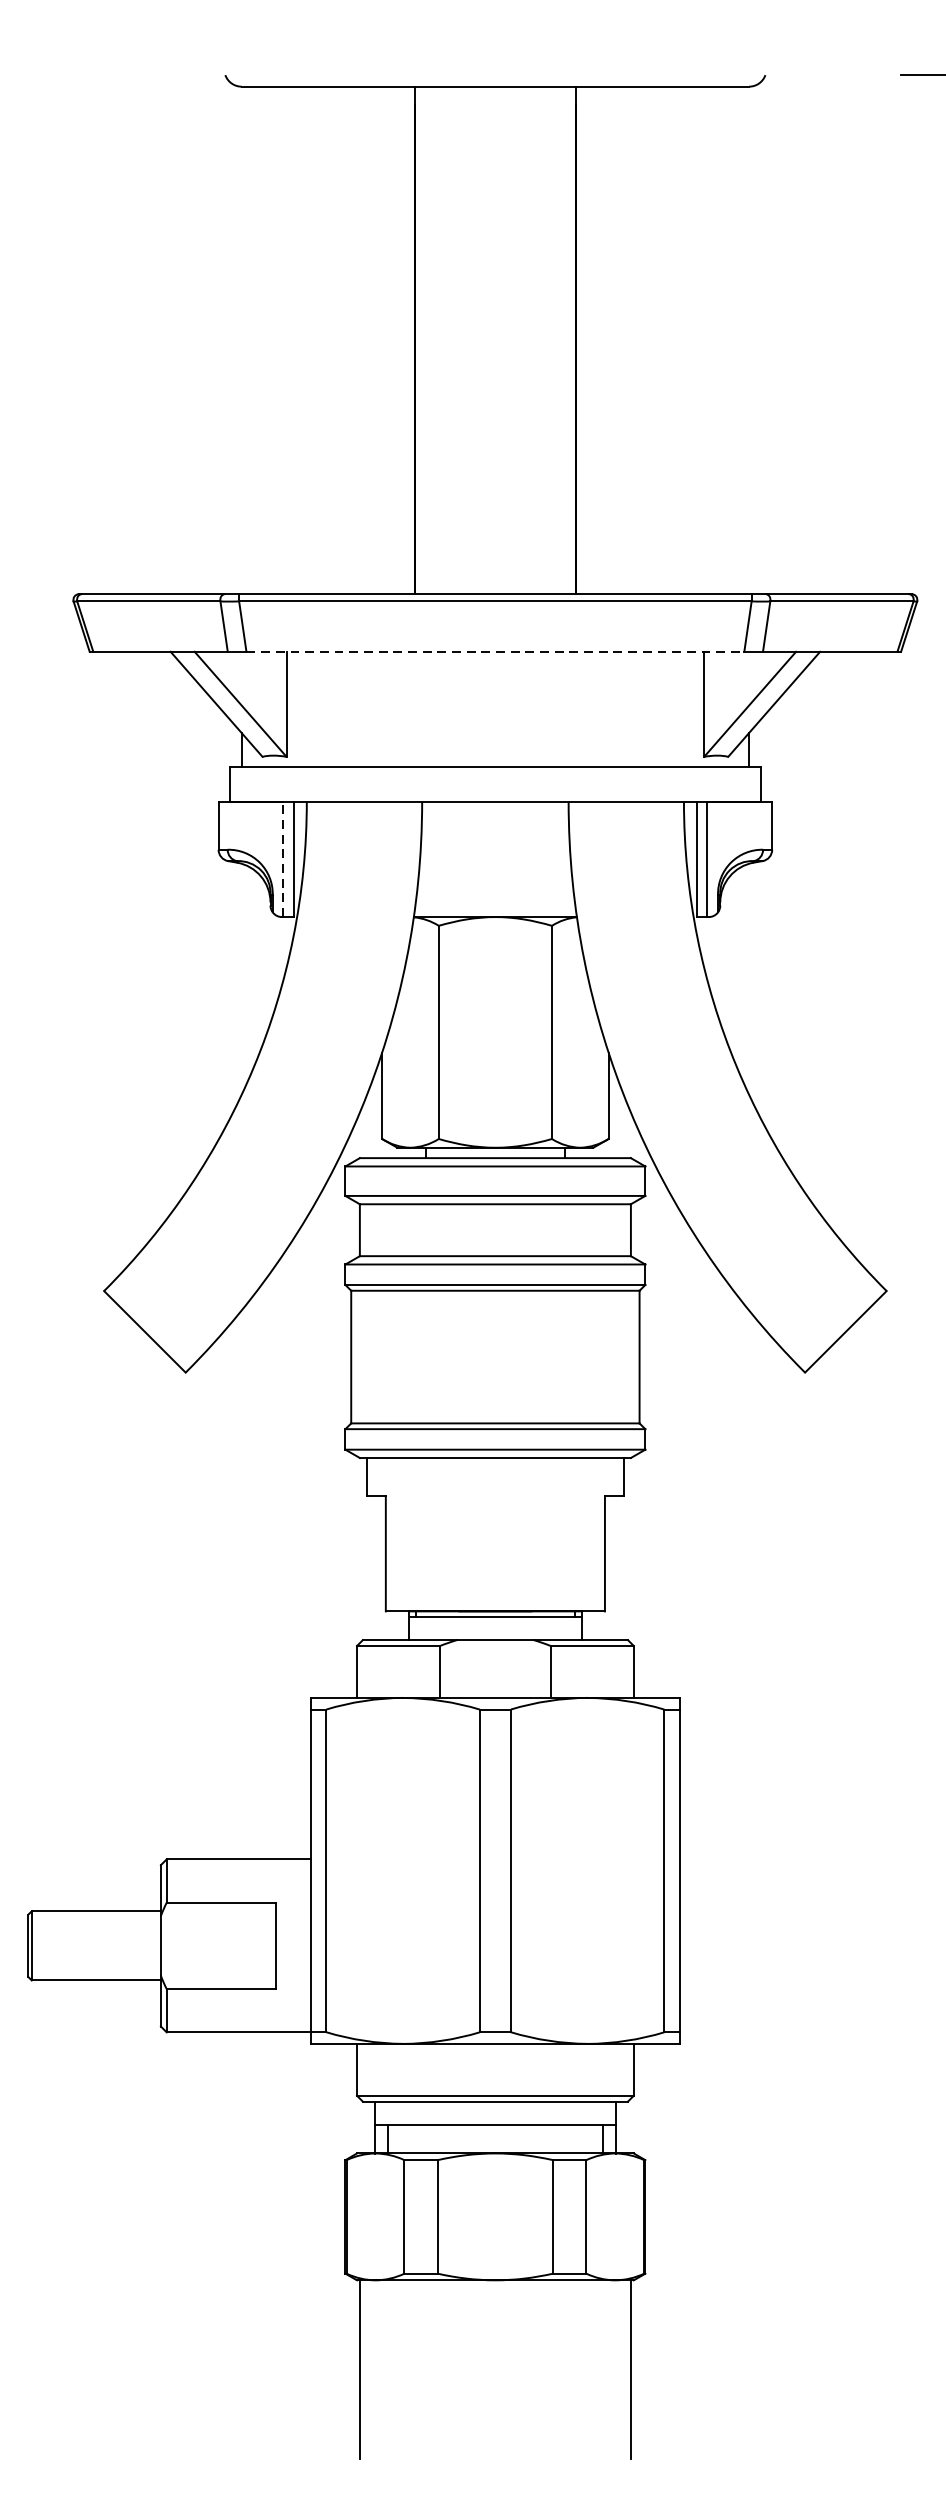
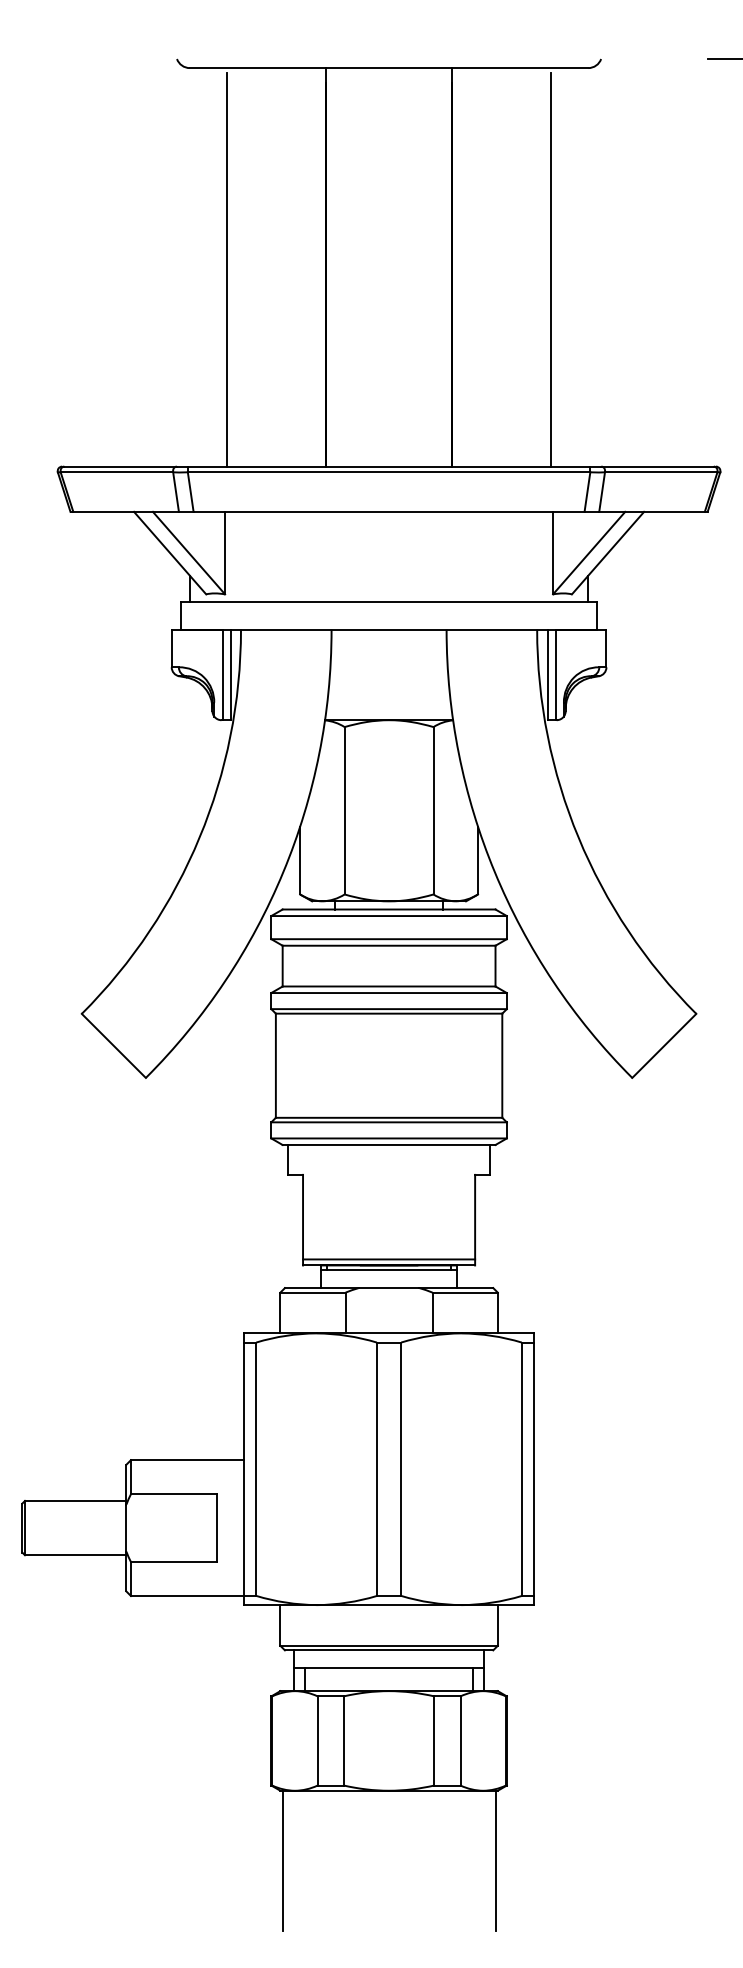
line: (289, 343) -> (227, 269), added
line: (700, 343) -> (550, 269), added
line: (495, 651) -> (389, 511), dashed -> solid
line: (283, 858) -> (222, 674), dashed -> solid
line: (495, 1603) -> (389, 1259), added

